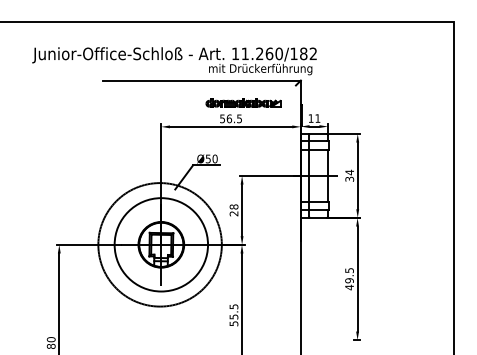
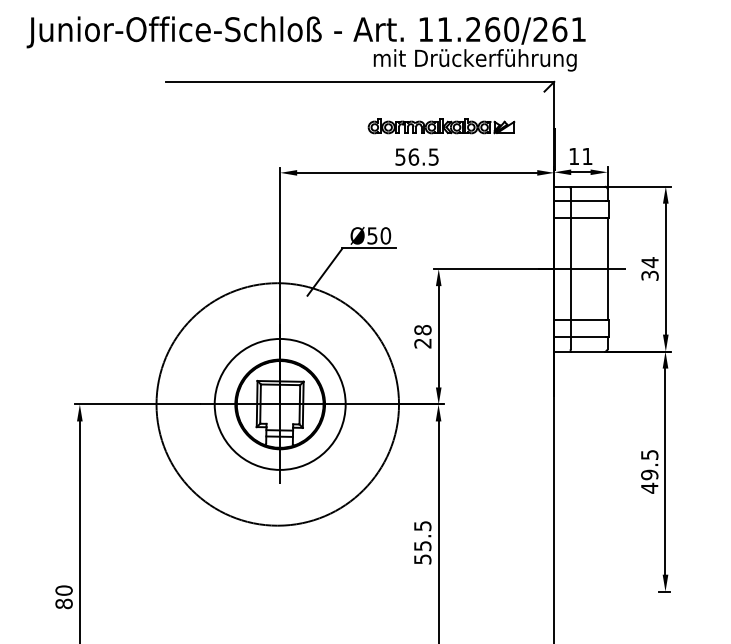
text: (303, 53) -> (559, 28), 11.260/182 -> 11.260/261
circle: (161, 244) -> (280, 403), size x0.71

